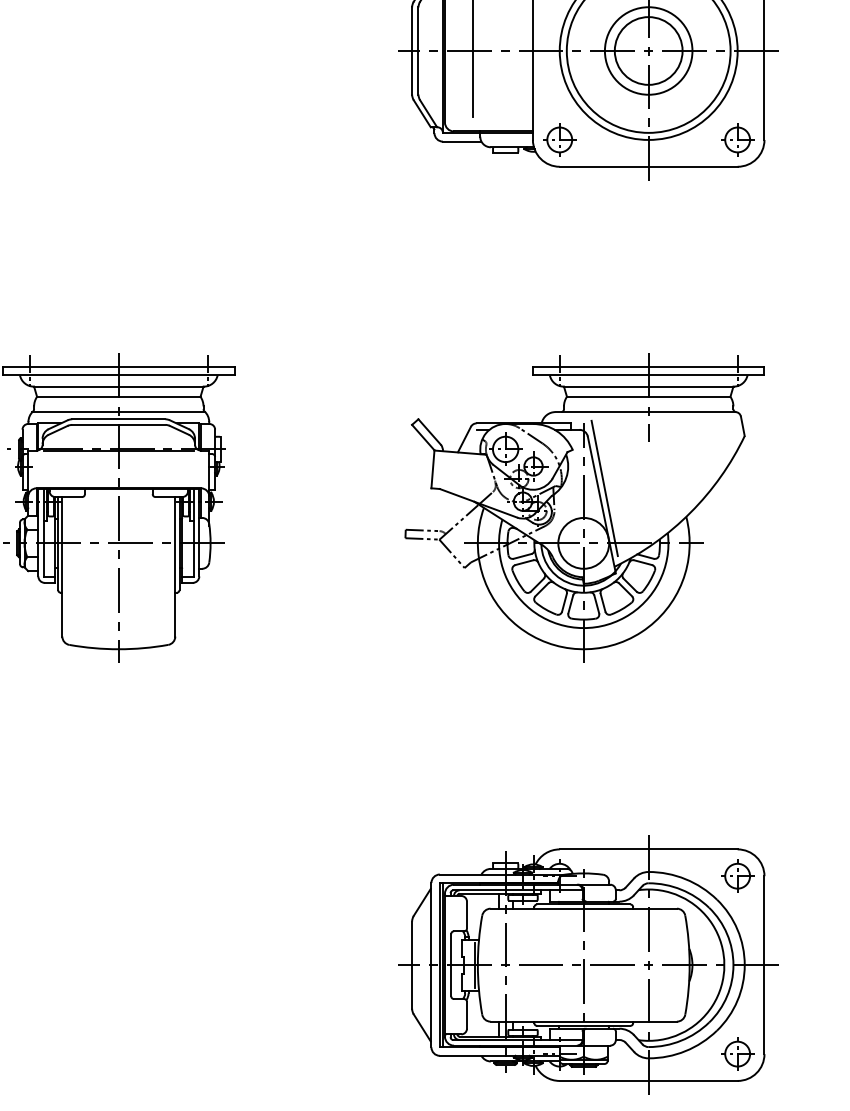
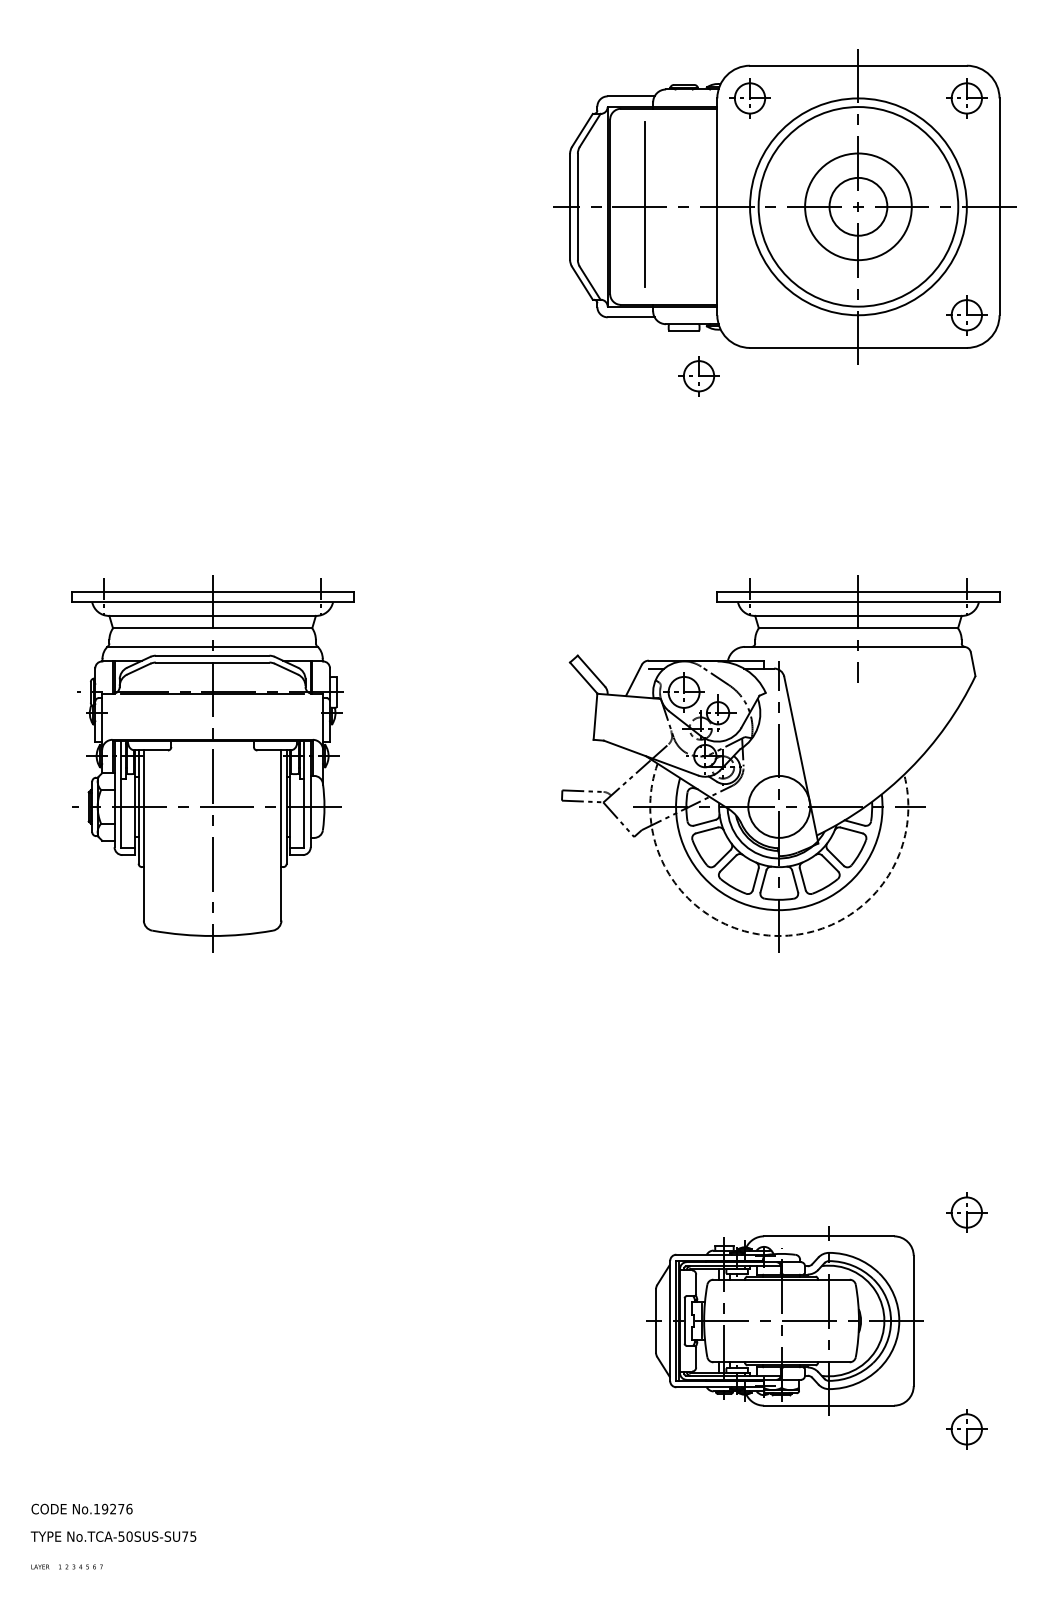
circle: (648, 50) -> (858, 206), size x0.7
part: (559, 140) -> (698, 376), moved
line: (604, 488) -> (804, 739), removed
arc: (579, 648) -> (773, 935), solid -> dashed
part: (588, 964) -> (784, 1320), size x0.6

